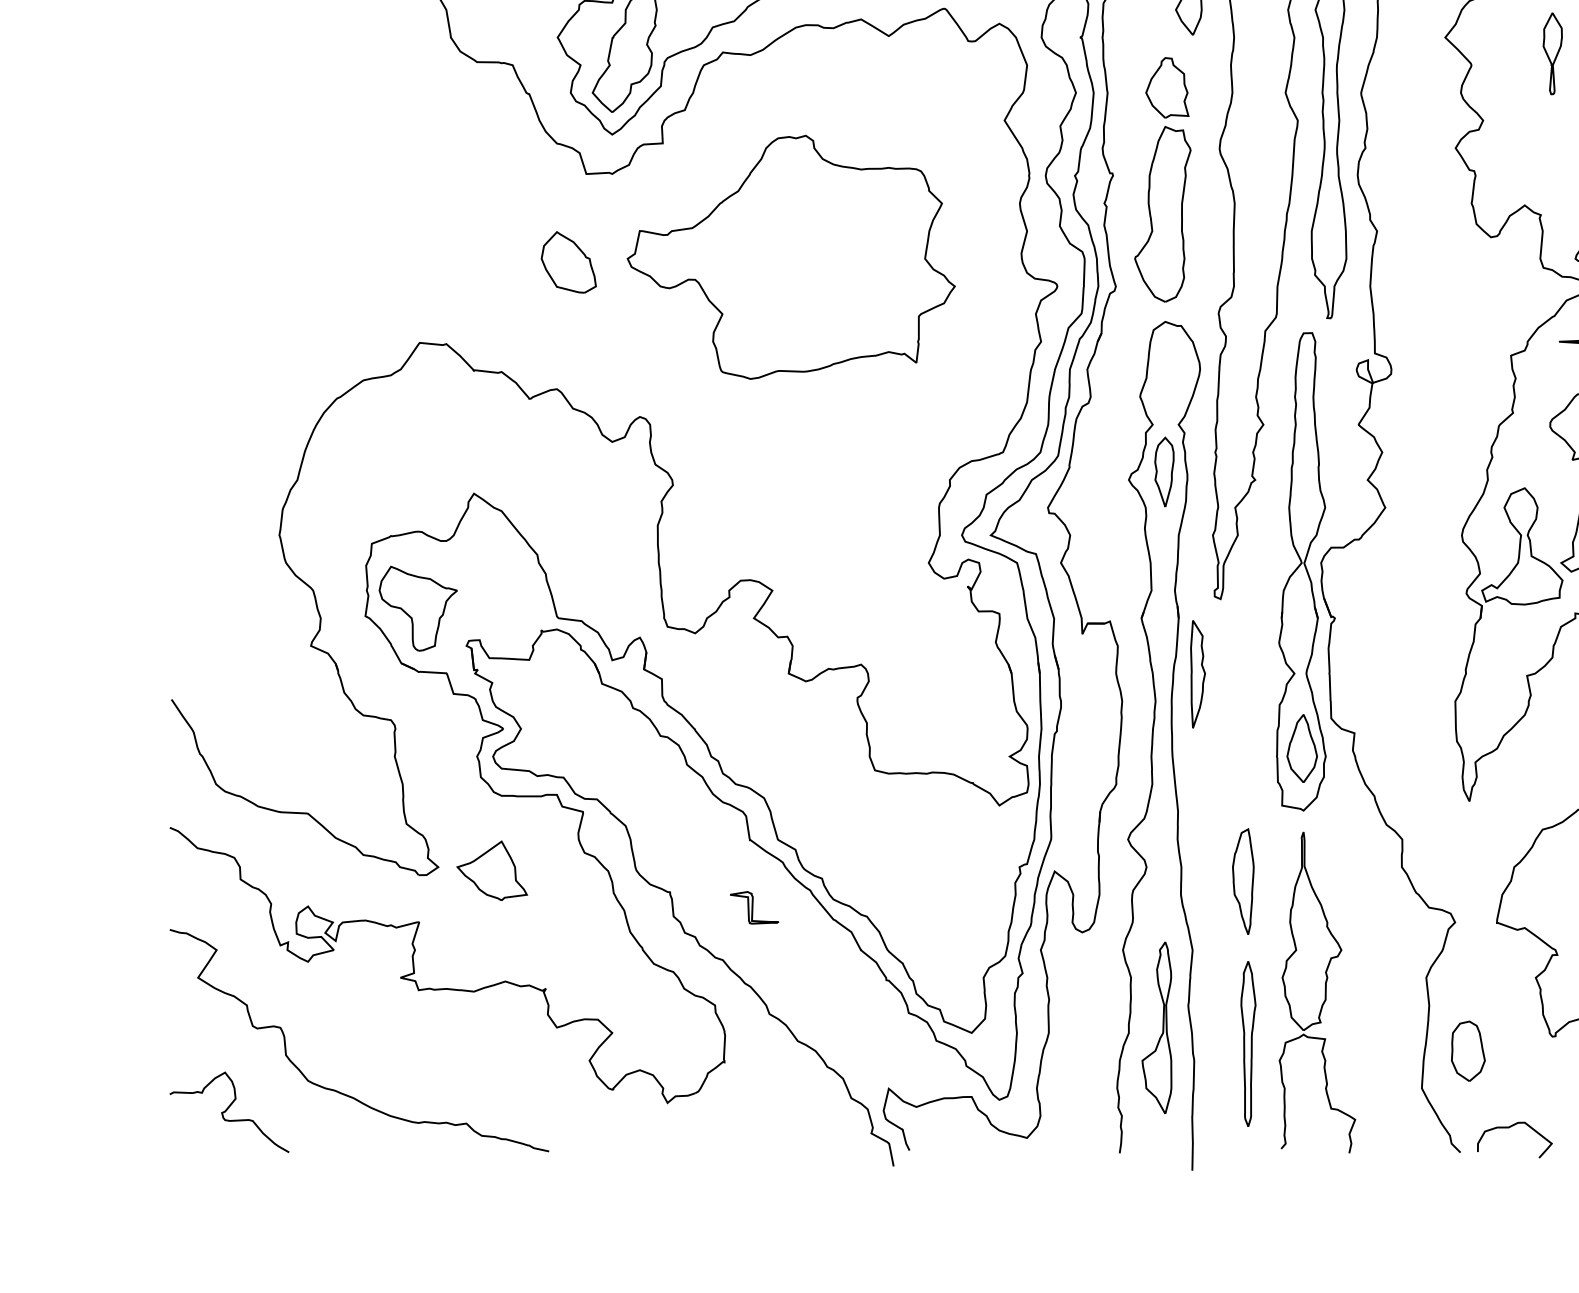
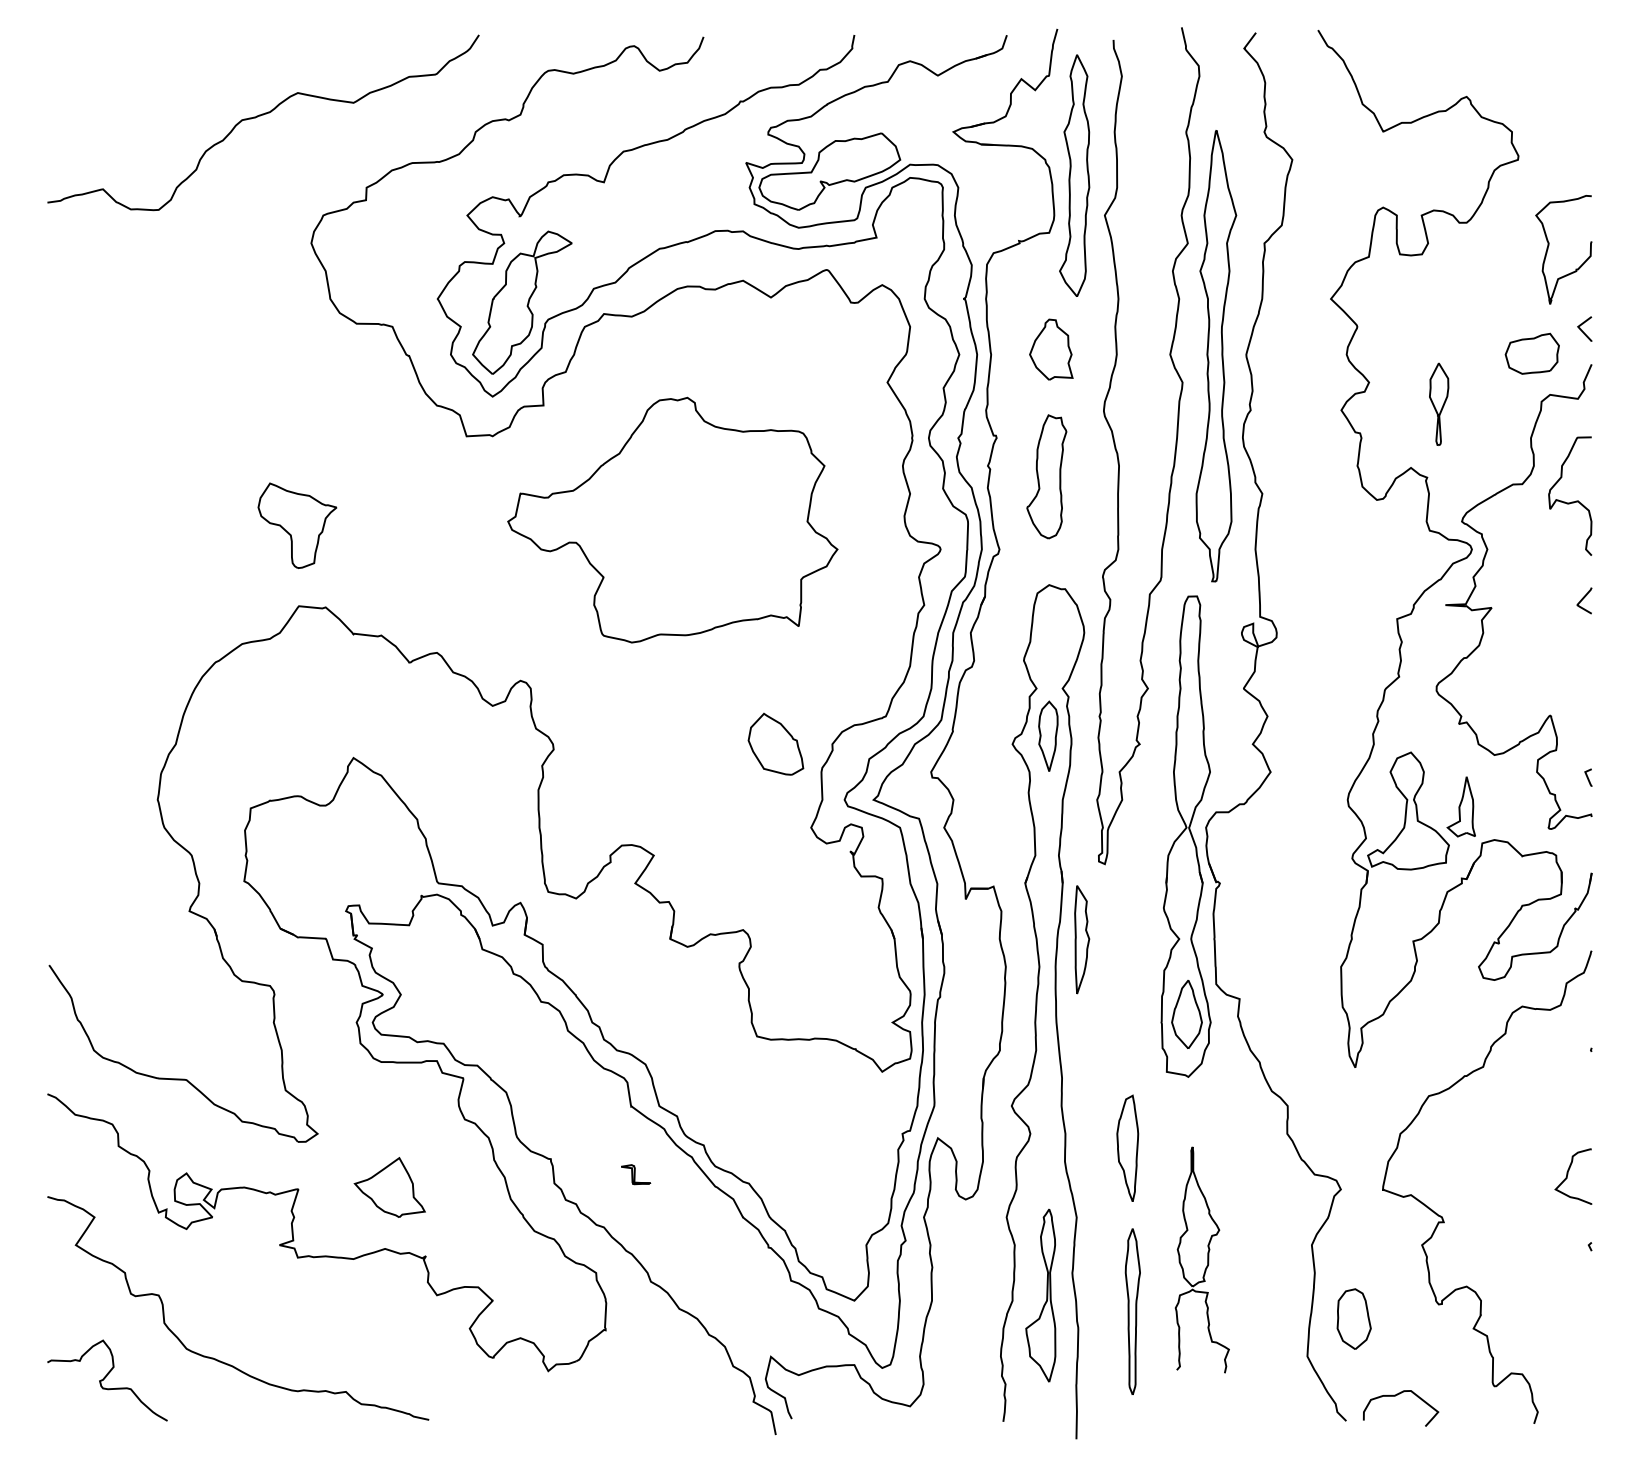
part: (1553, 52) -> (1439, 403), moved
part: (1162, 213) -> (1046, 476), size x0.7
part: (568, 261) -> (775, 743), moved
part: (418, 608) -> (297, 525), moved
part: (491, 870) -> (389, 1187), moved
part: (754, 907) -> (635, 1174), size x0.6
part: (1317, 992) -> (1202, 1259), size x0.7

